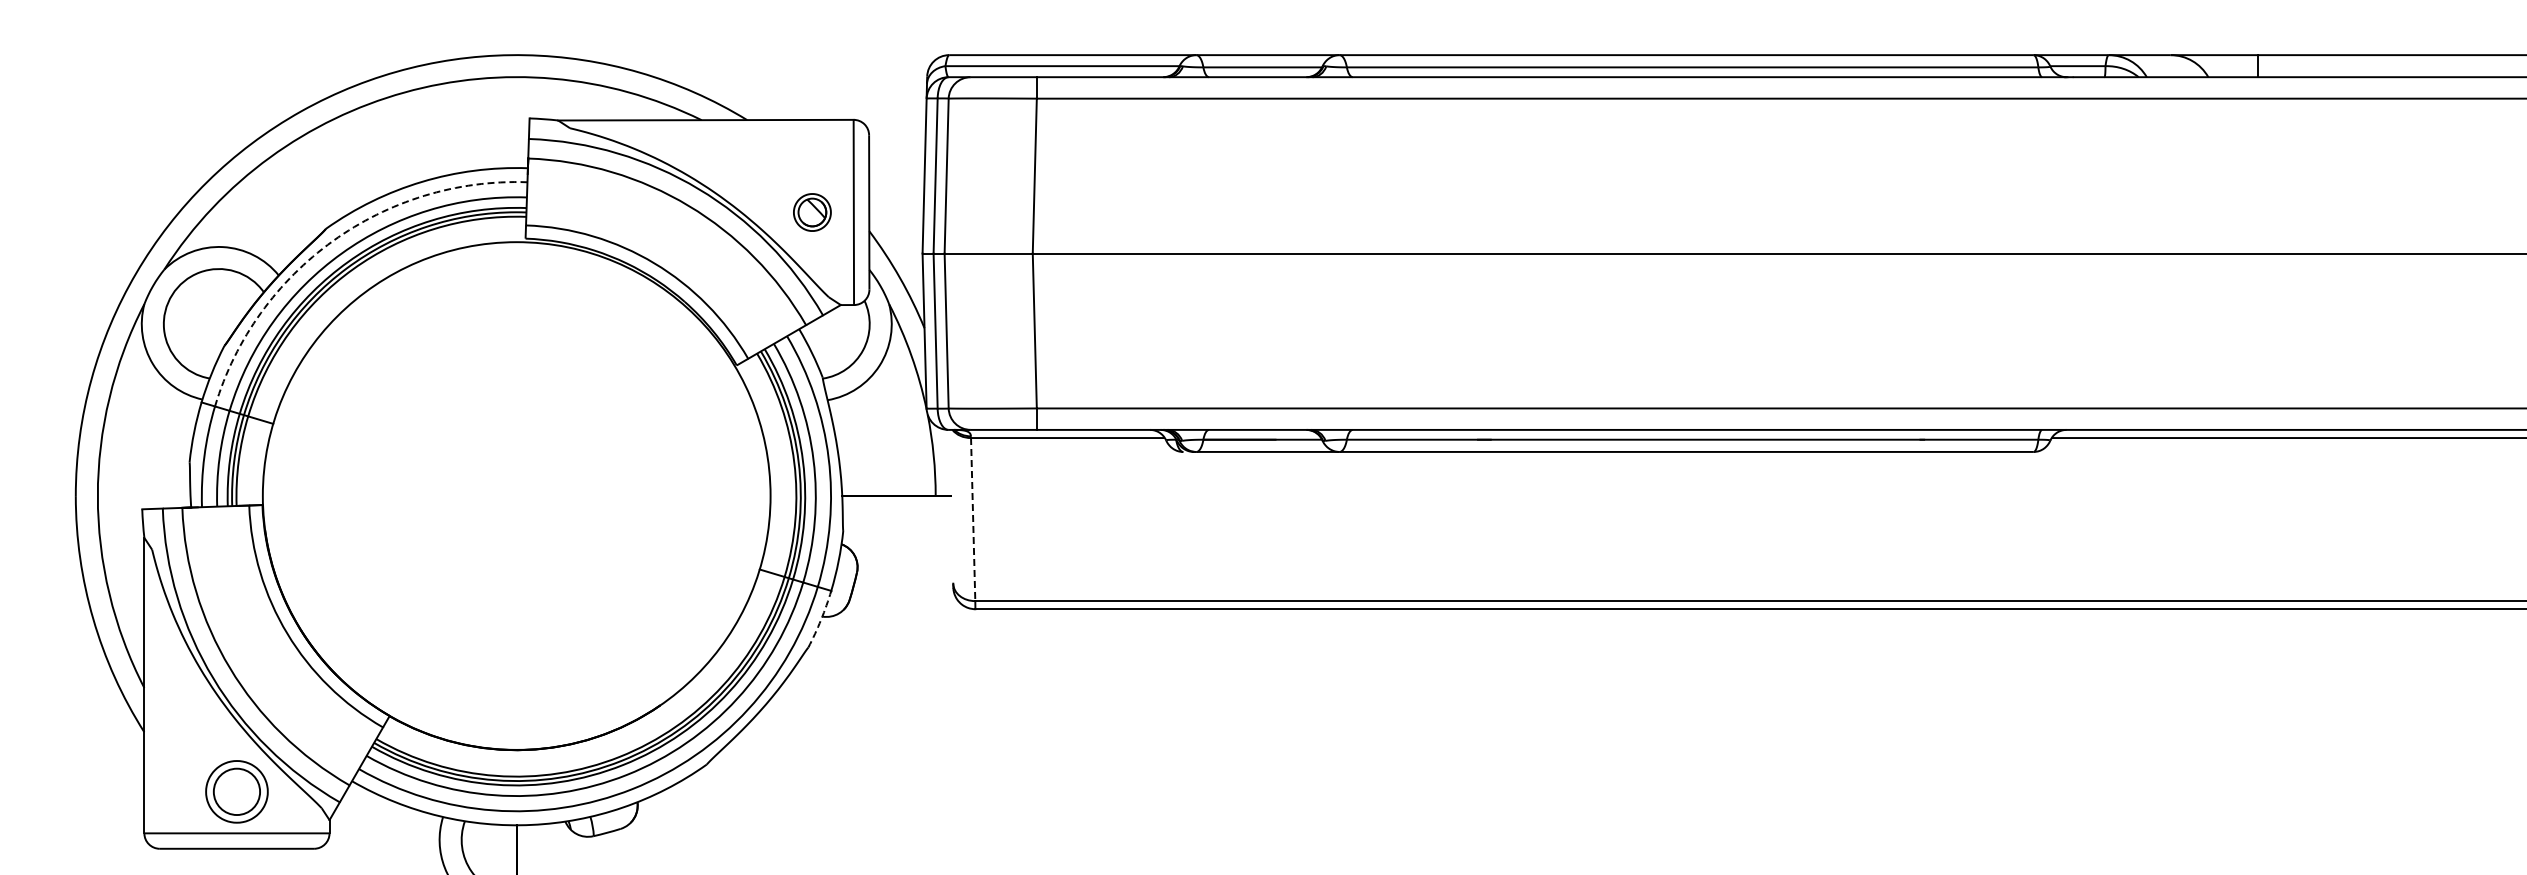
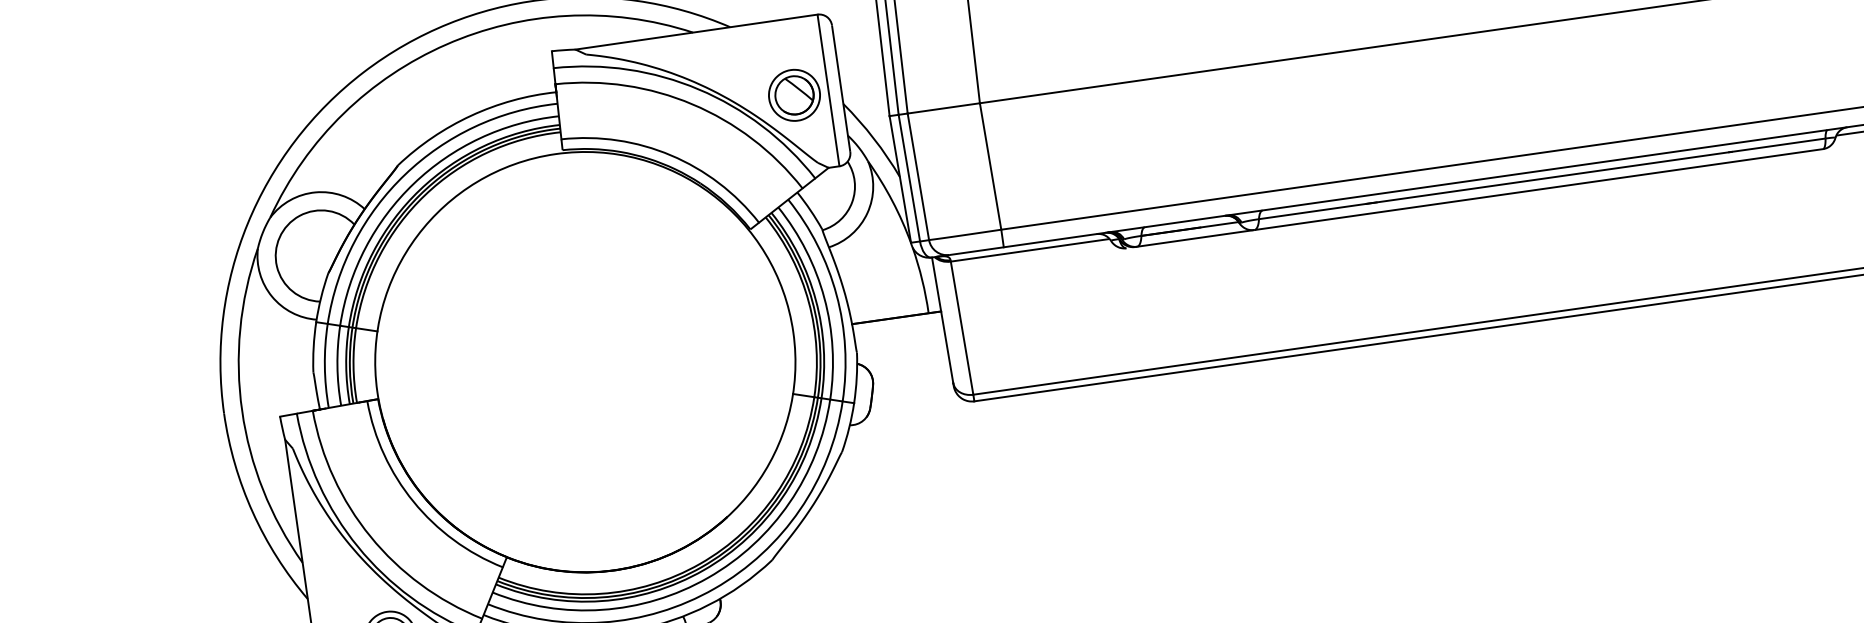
part: (812, 212) -> (794, 95), size x1.67
arc: (333, 241) -> (405, 174), dashed -> solid
line: (951, 506) -> (942, 320), added
line: (973, 519) -> (962, 328), dashed -> solid
arc: (821, 619) -> (849, 427), dashed -> solid

